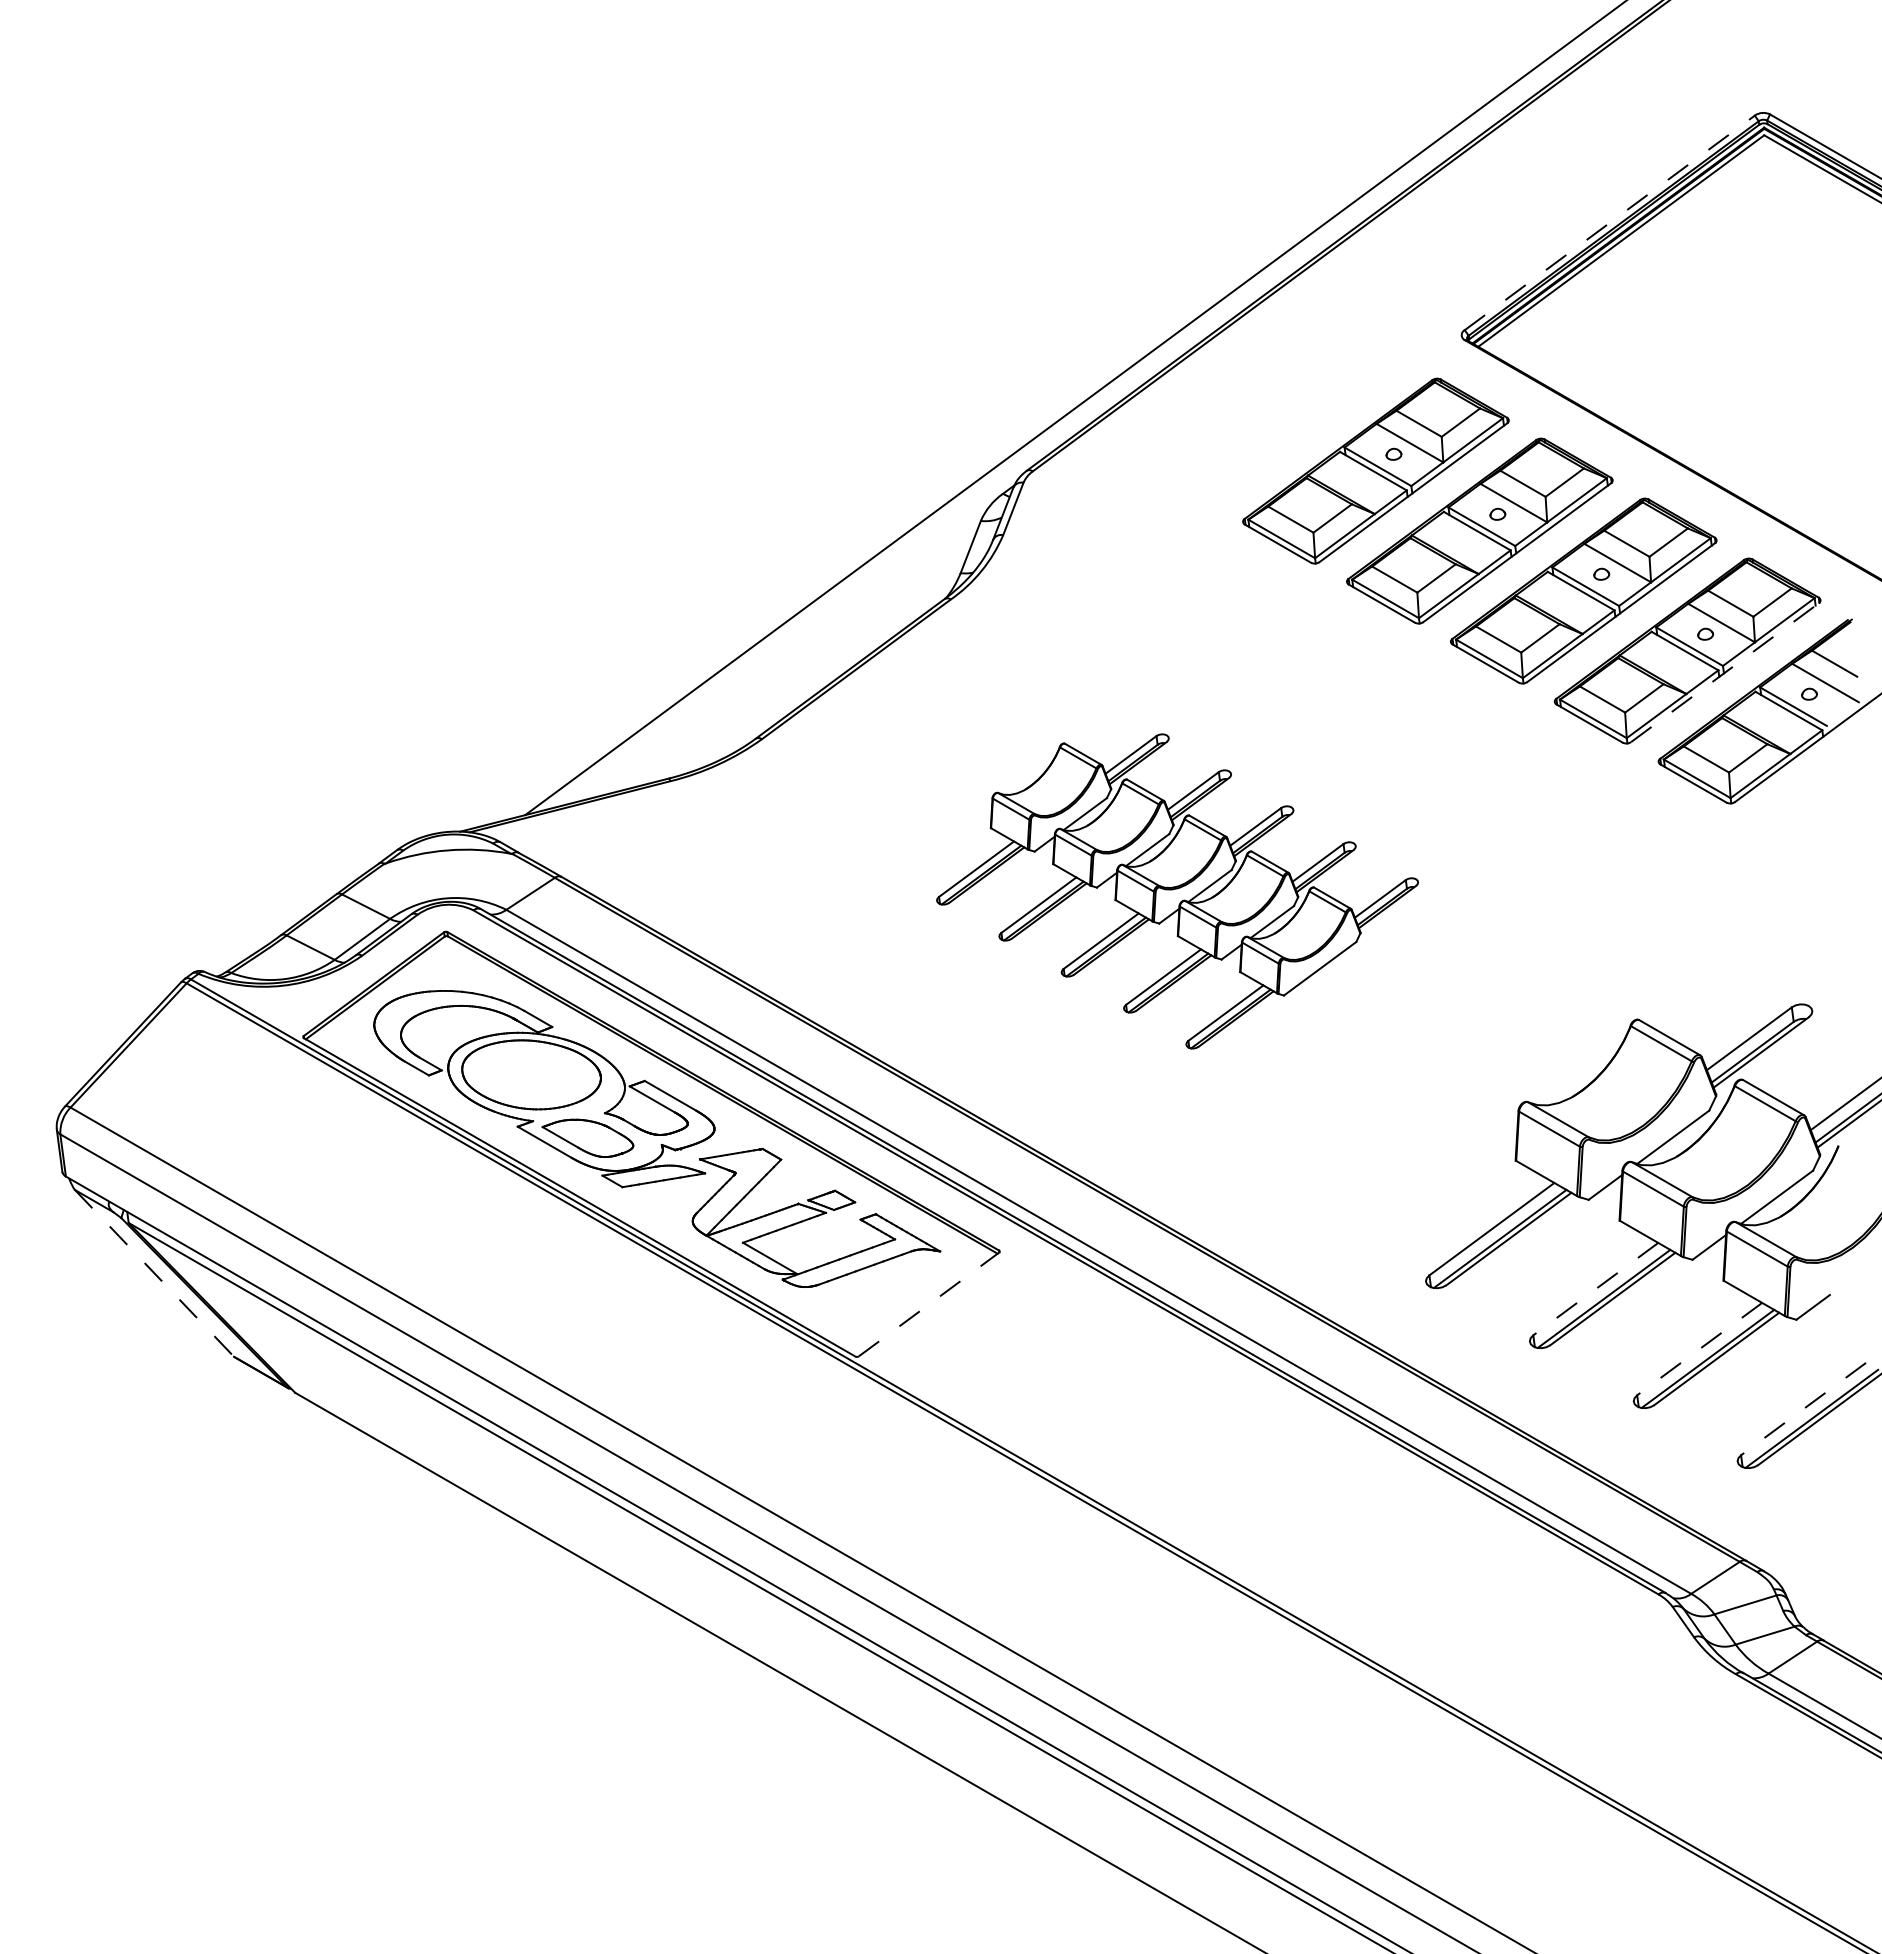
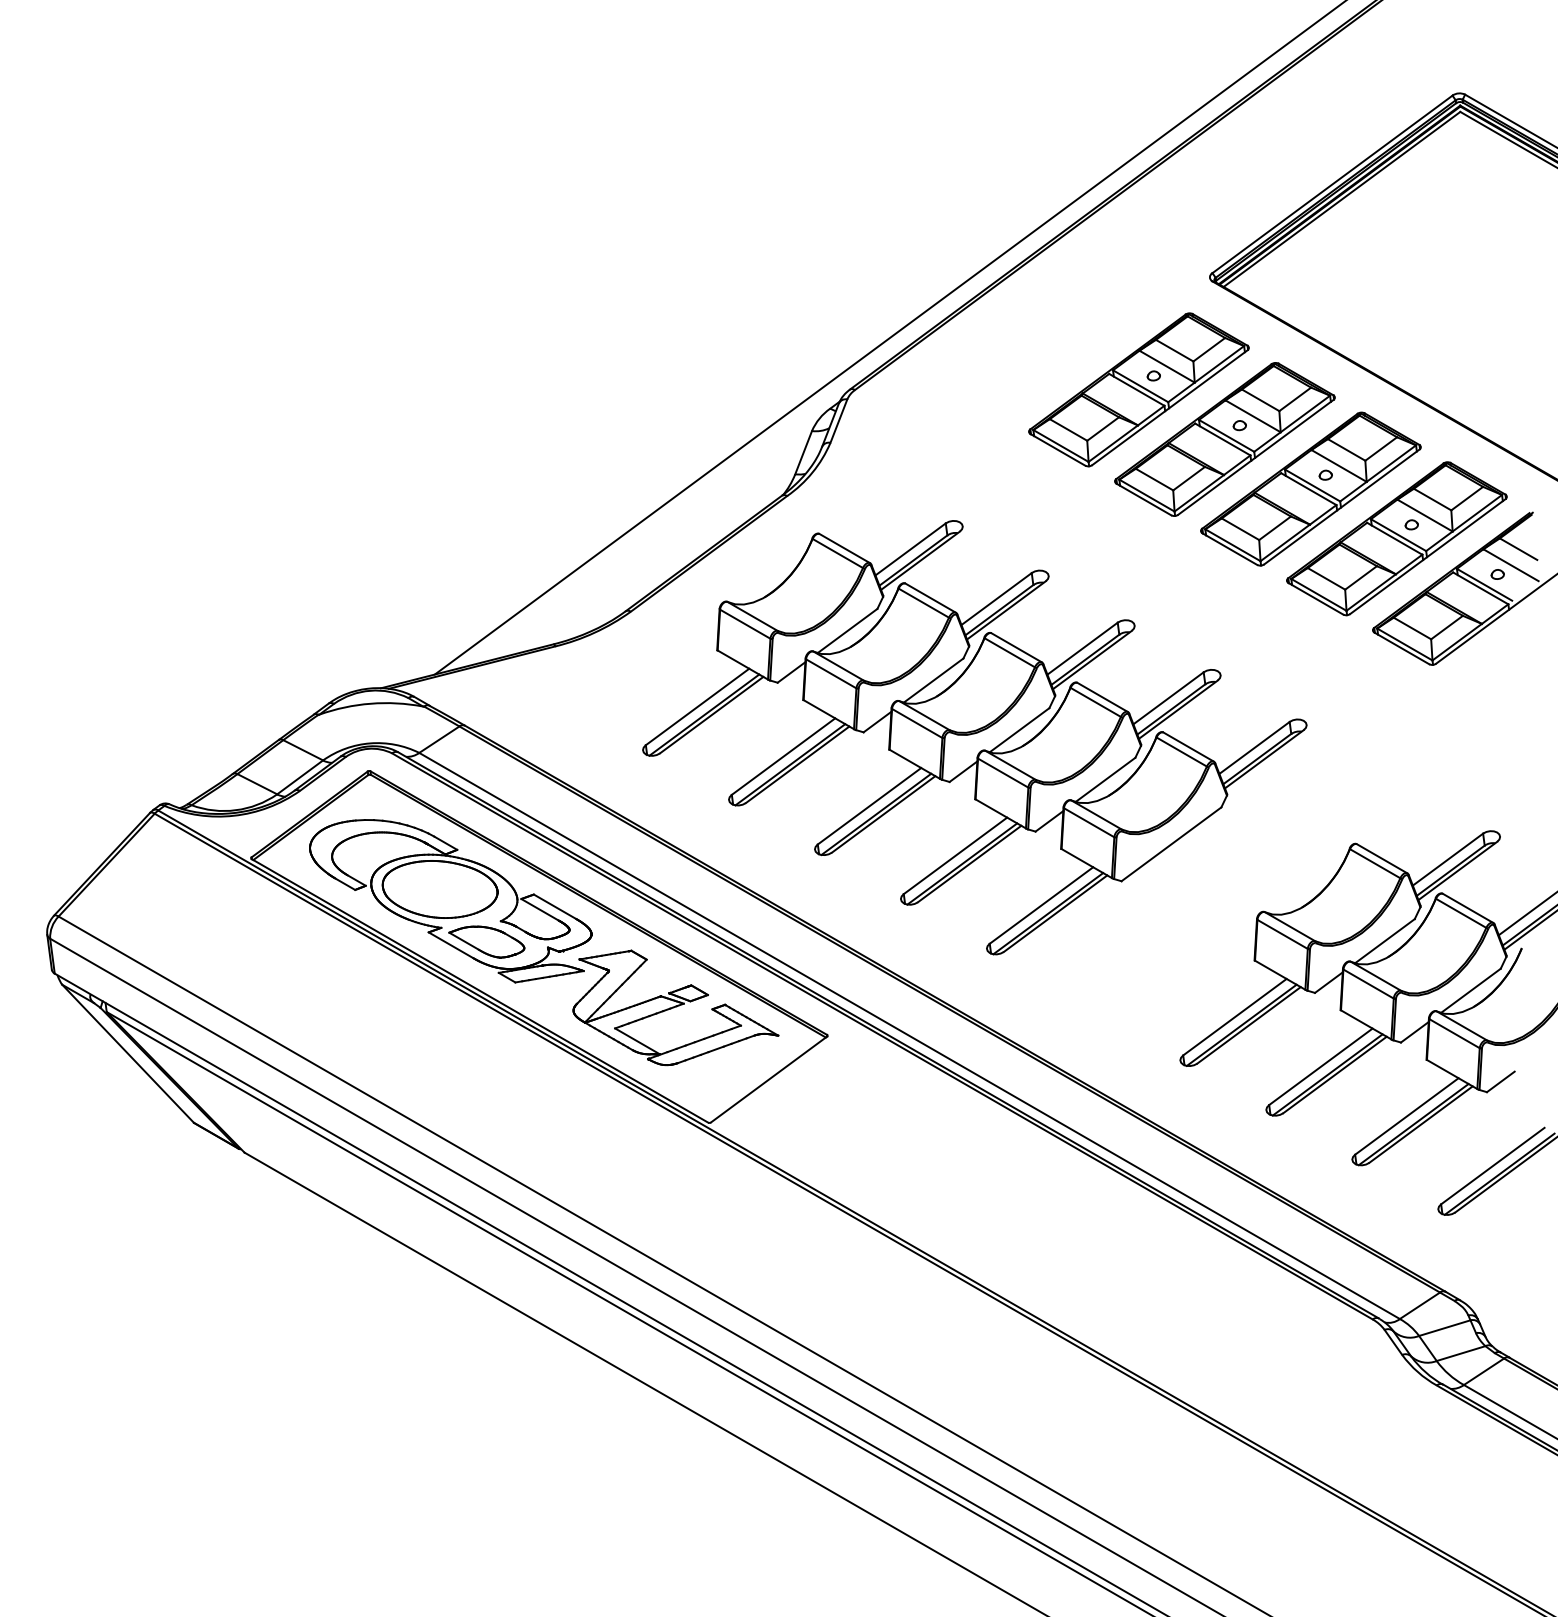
line: (1610, 222) -> (1333, 184), dashed -> solid
line: (1725, 672) -> (1428, 556), dashed -> solid
part: (1177, 891) -> (974, 737), size x1.67
line: (154, 1273) -> (128, 1053), dashed -> solid
line: (1595, 1289) -> (1320, 1067), dashed -> solid
line: (929, 1304) -> (769, 1079), dashed -> solid
line: (1699, 1349) -> (1406, 1116), dashed -> solid
line: (1803, 1409) -> (1492, 1166), dashed -> solid

